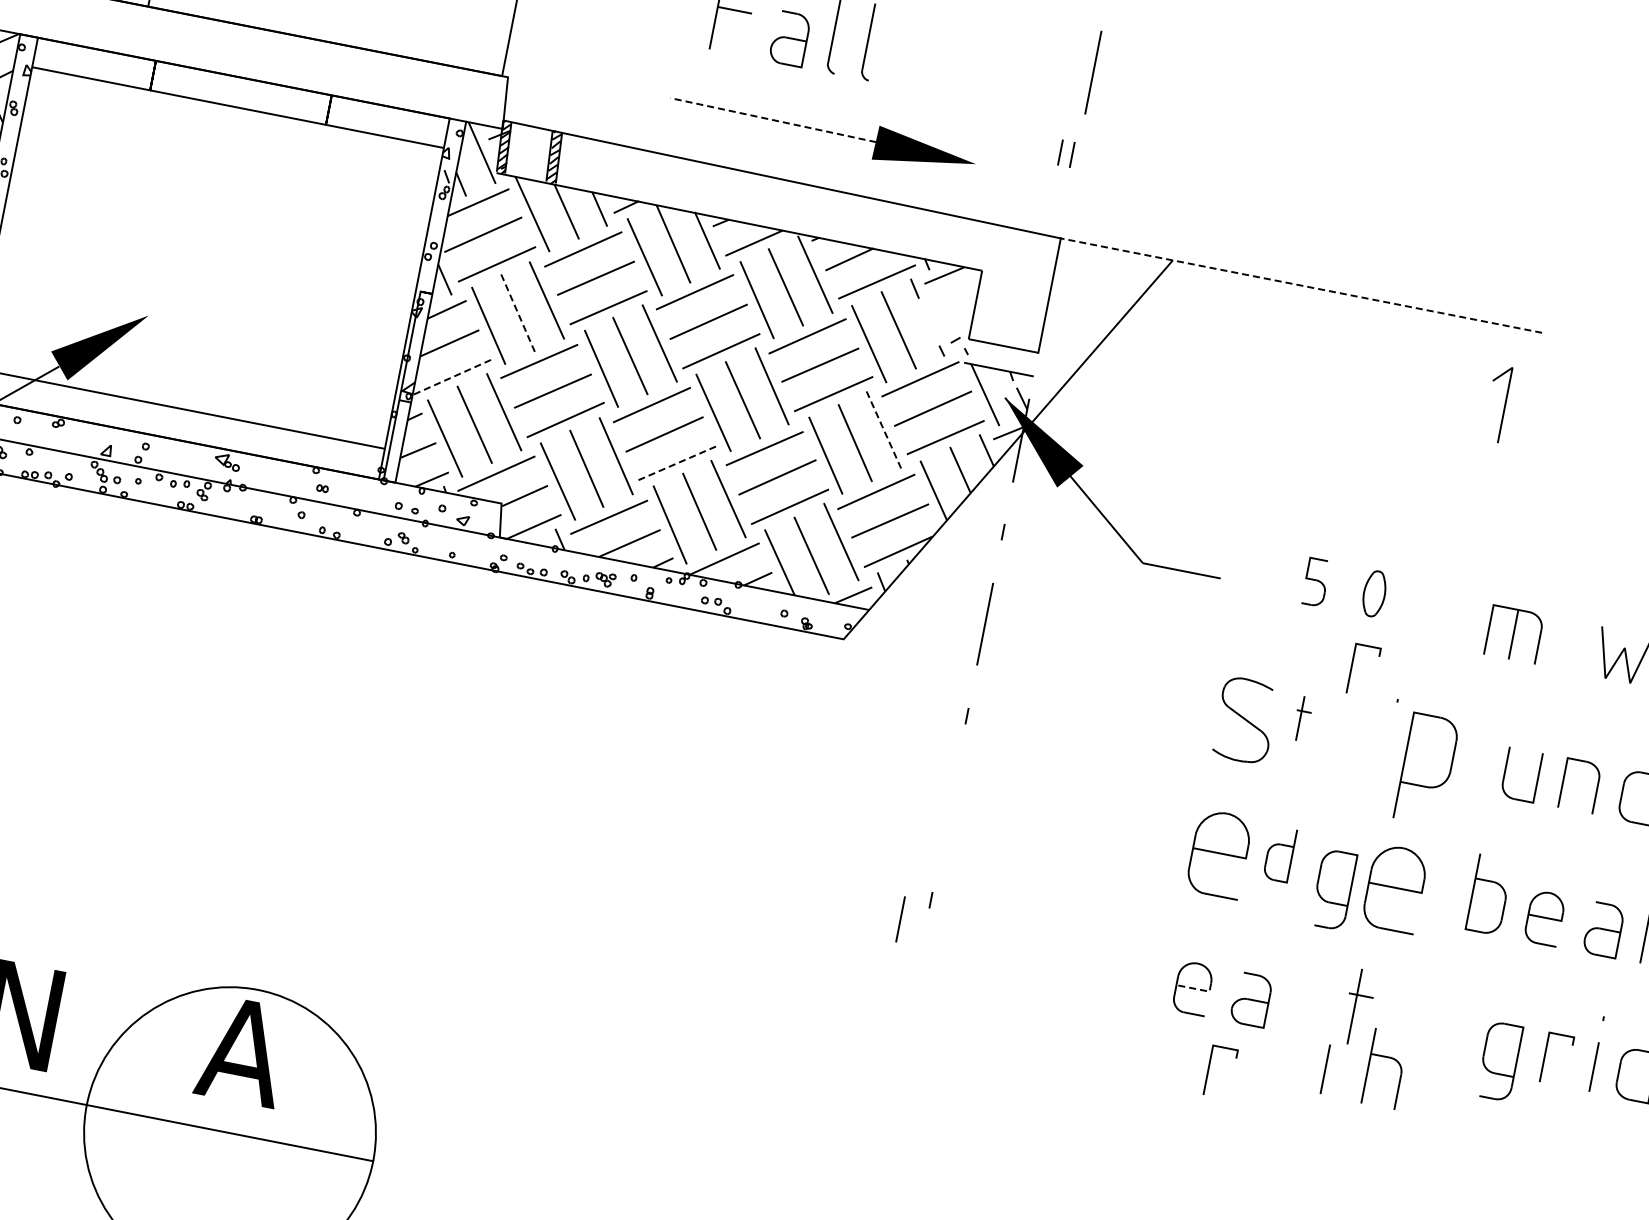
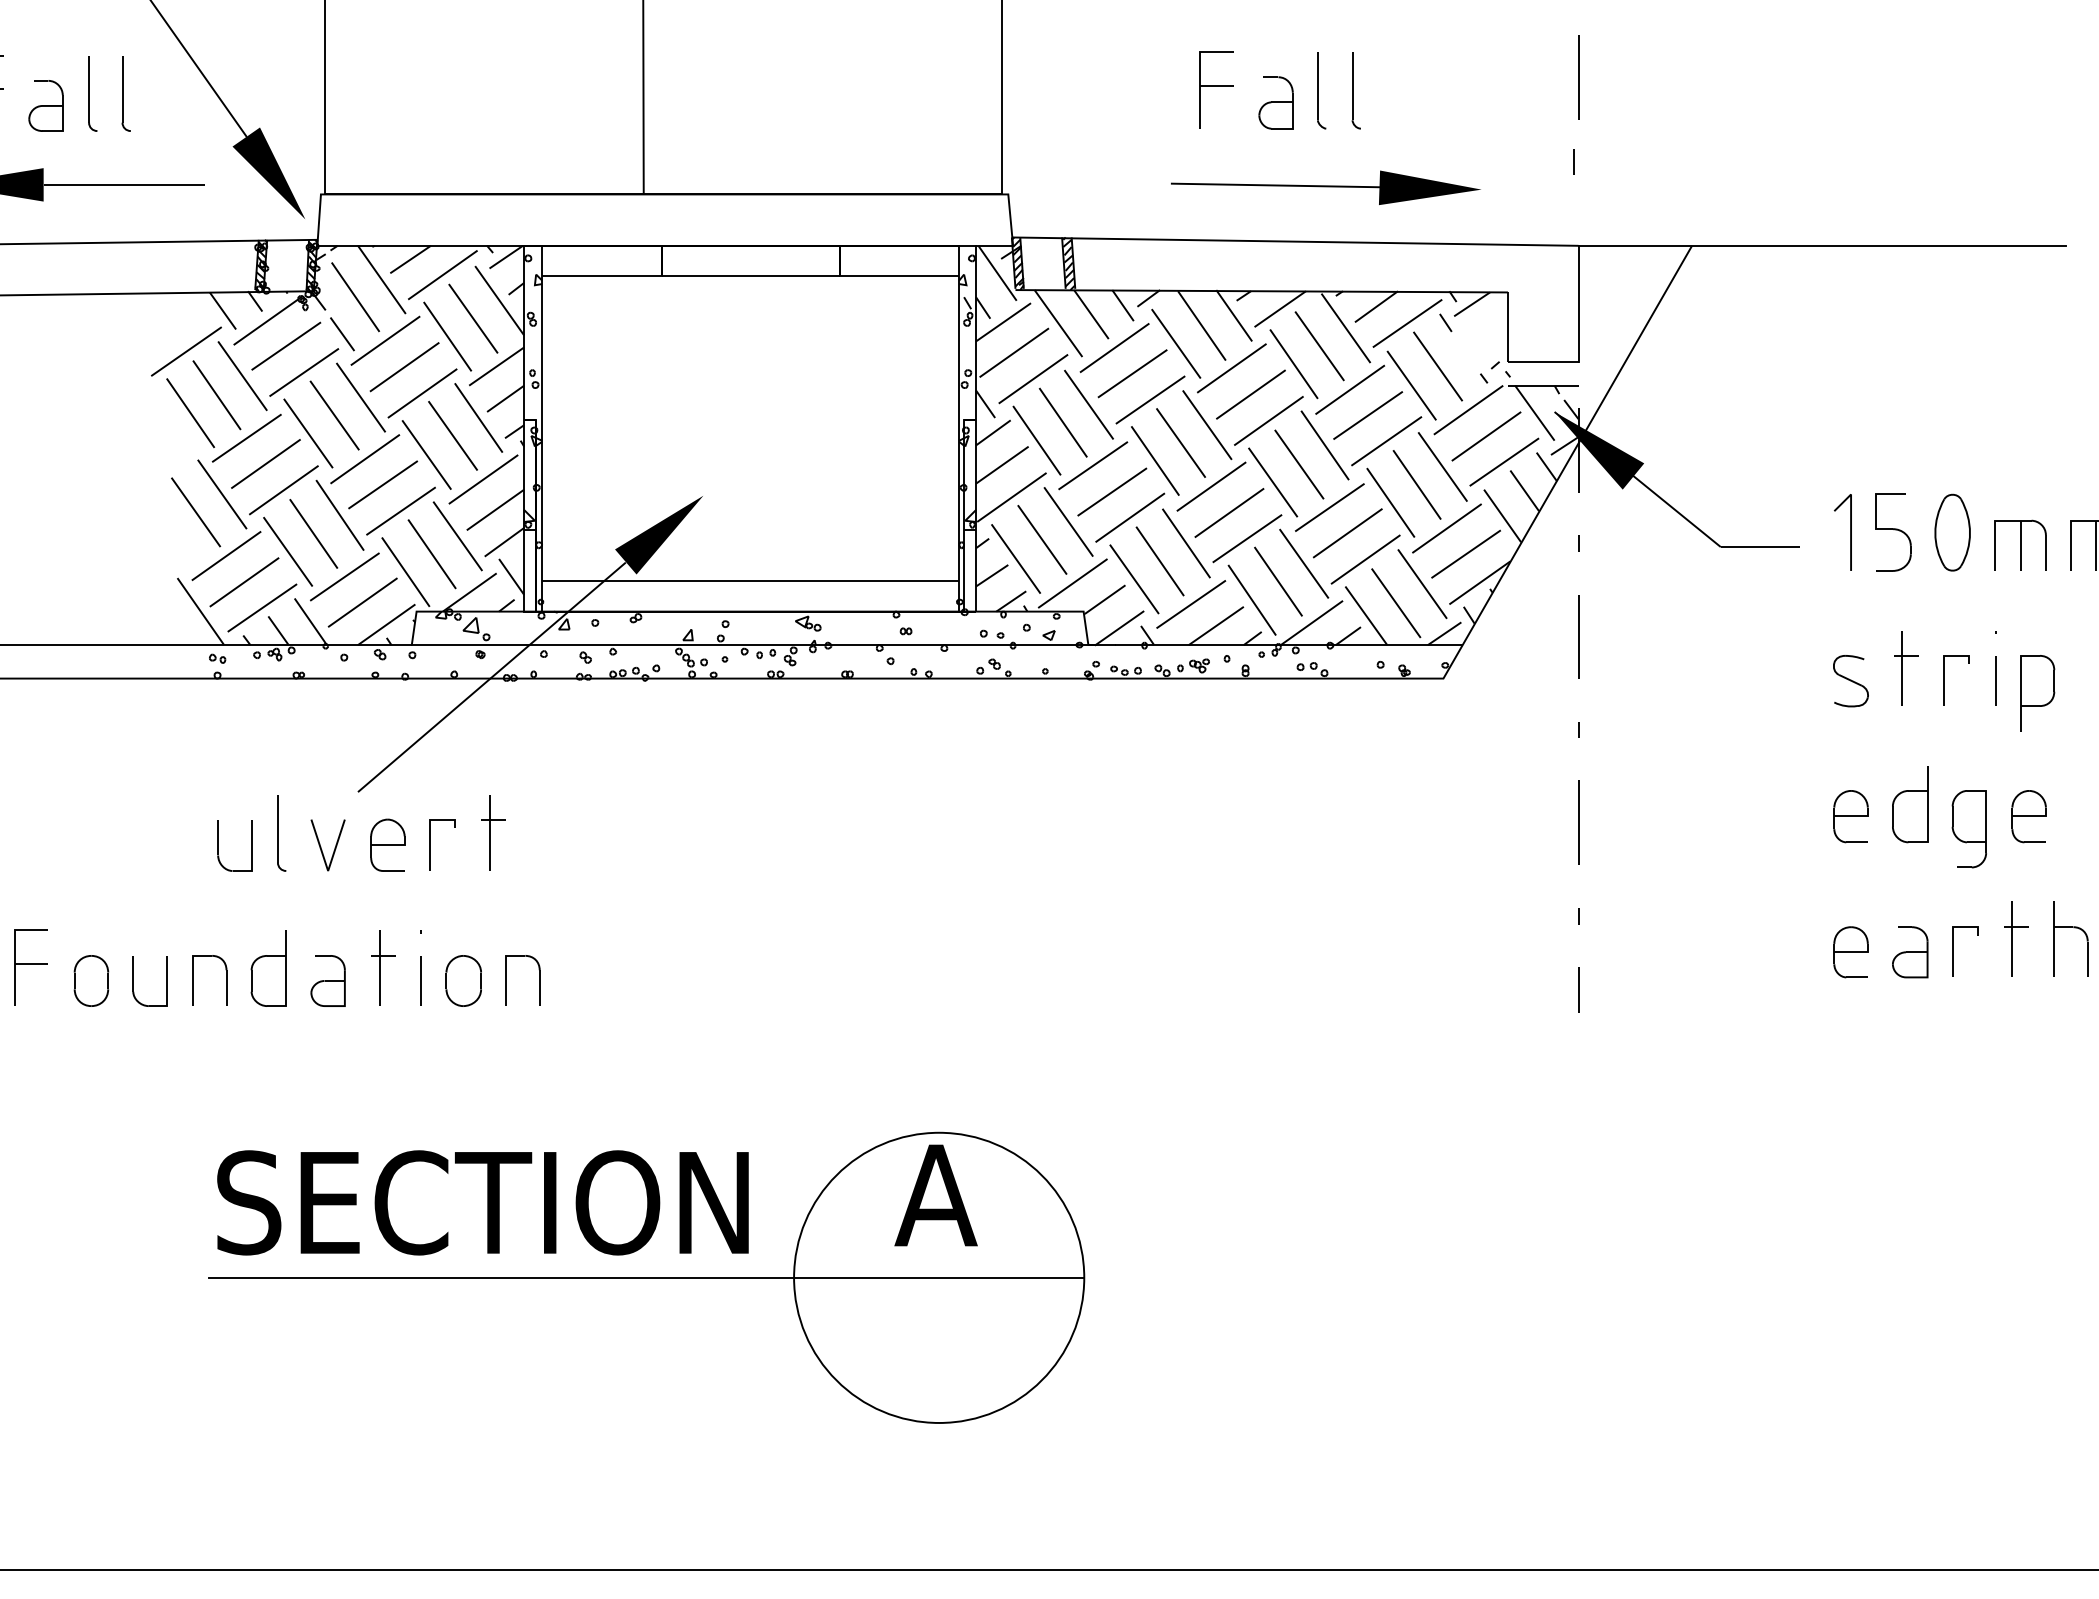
line: (773, 120) -> (1275, 185), dashed -> solid
line: (1060, 151) -> (1561, 161), removed
line: (1301, 285) -> (1822, 245), dashed -> solid
line: (518, 314) -> (1063, 423), dashed -> solid
line: (453, 377) -> (1012, 497), dashed -> solid
line: (1504, 405) -> (1850, 532), moved
line: (884, 431) -> (1443, 467), dashed -> solid
line: (677, 463) -> (1247, 538), dashed -> solid
part: (1316, 582) -> (1893, 532), size x1.67
part: (1374, 593) -> (1952, 532), size x1.67
part: (1439, 618) -> (2020, 544), added
line: (1351, 668) -> (1944, 680), moved
part: (1302, 719) -> (1906, 668), size x1.67
part: (1244, 721) -> (1850, 681), size x0.62
part: (1427, 769) -> (2037, 693), size x0.71
line: (949, 807) -> (1578, 822), added
part: (1218, 854) -> (1850, 816), size x0.62
part: (1280, 854) -> (1910, 804), size x1.43
part: (1394, 888) -> (2028, 816), size x0.62
line: (900, 918) -> (1578, 989), moved
line: (1197, 989) -> (1855, 952), dashed -> solid
part: (1390, 1059) -> (2074, 928), moved
line: (1325, 1068) -> (1995, 680), moved
line: (1209, 1069) -> (1953, 951), moved

